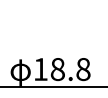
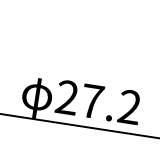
text: (61, 69) -> (97, 102), 18.8 -> 27.2

